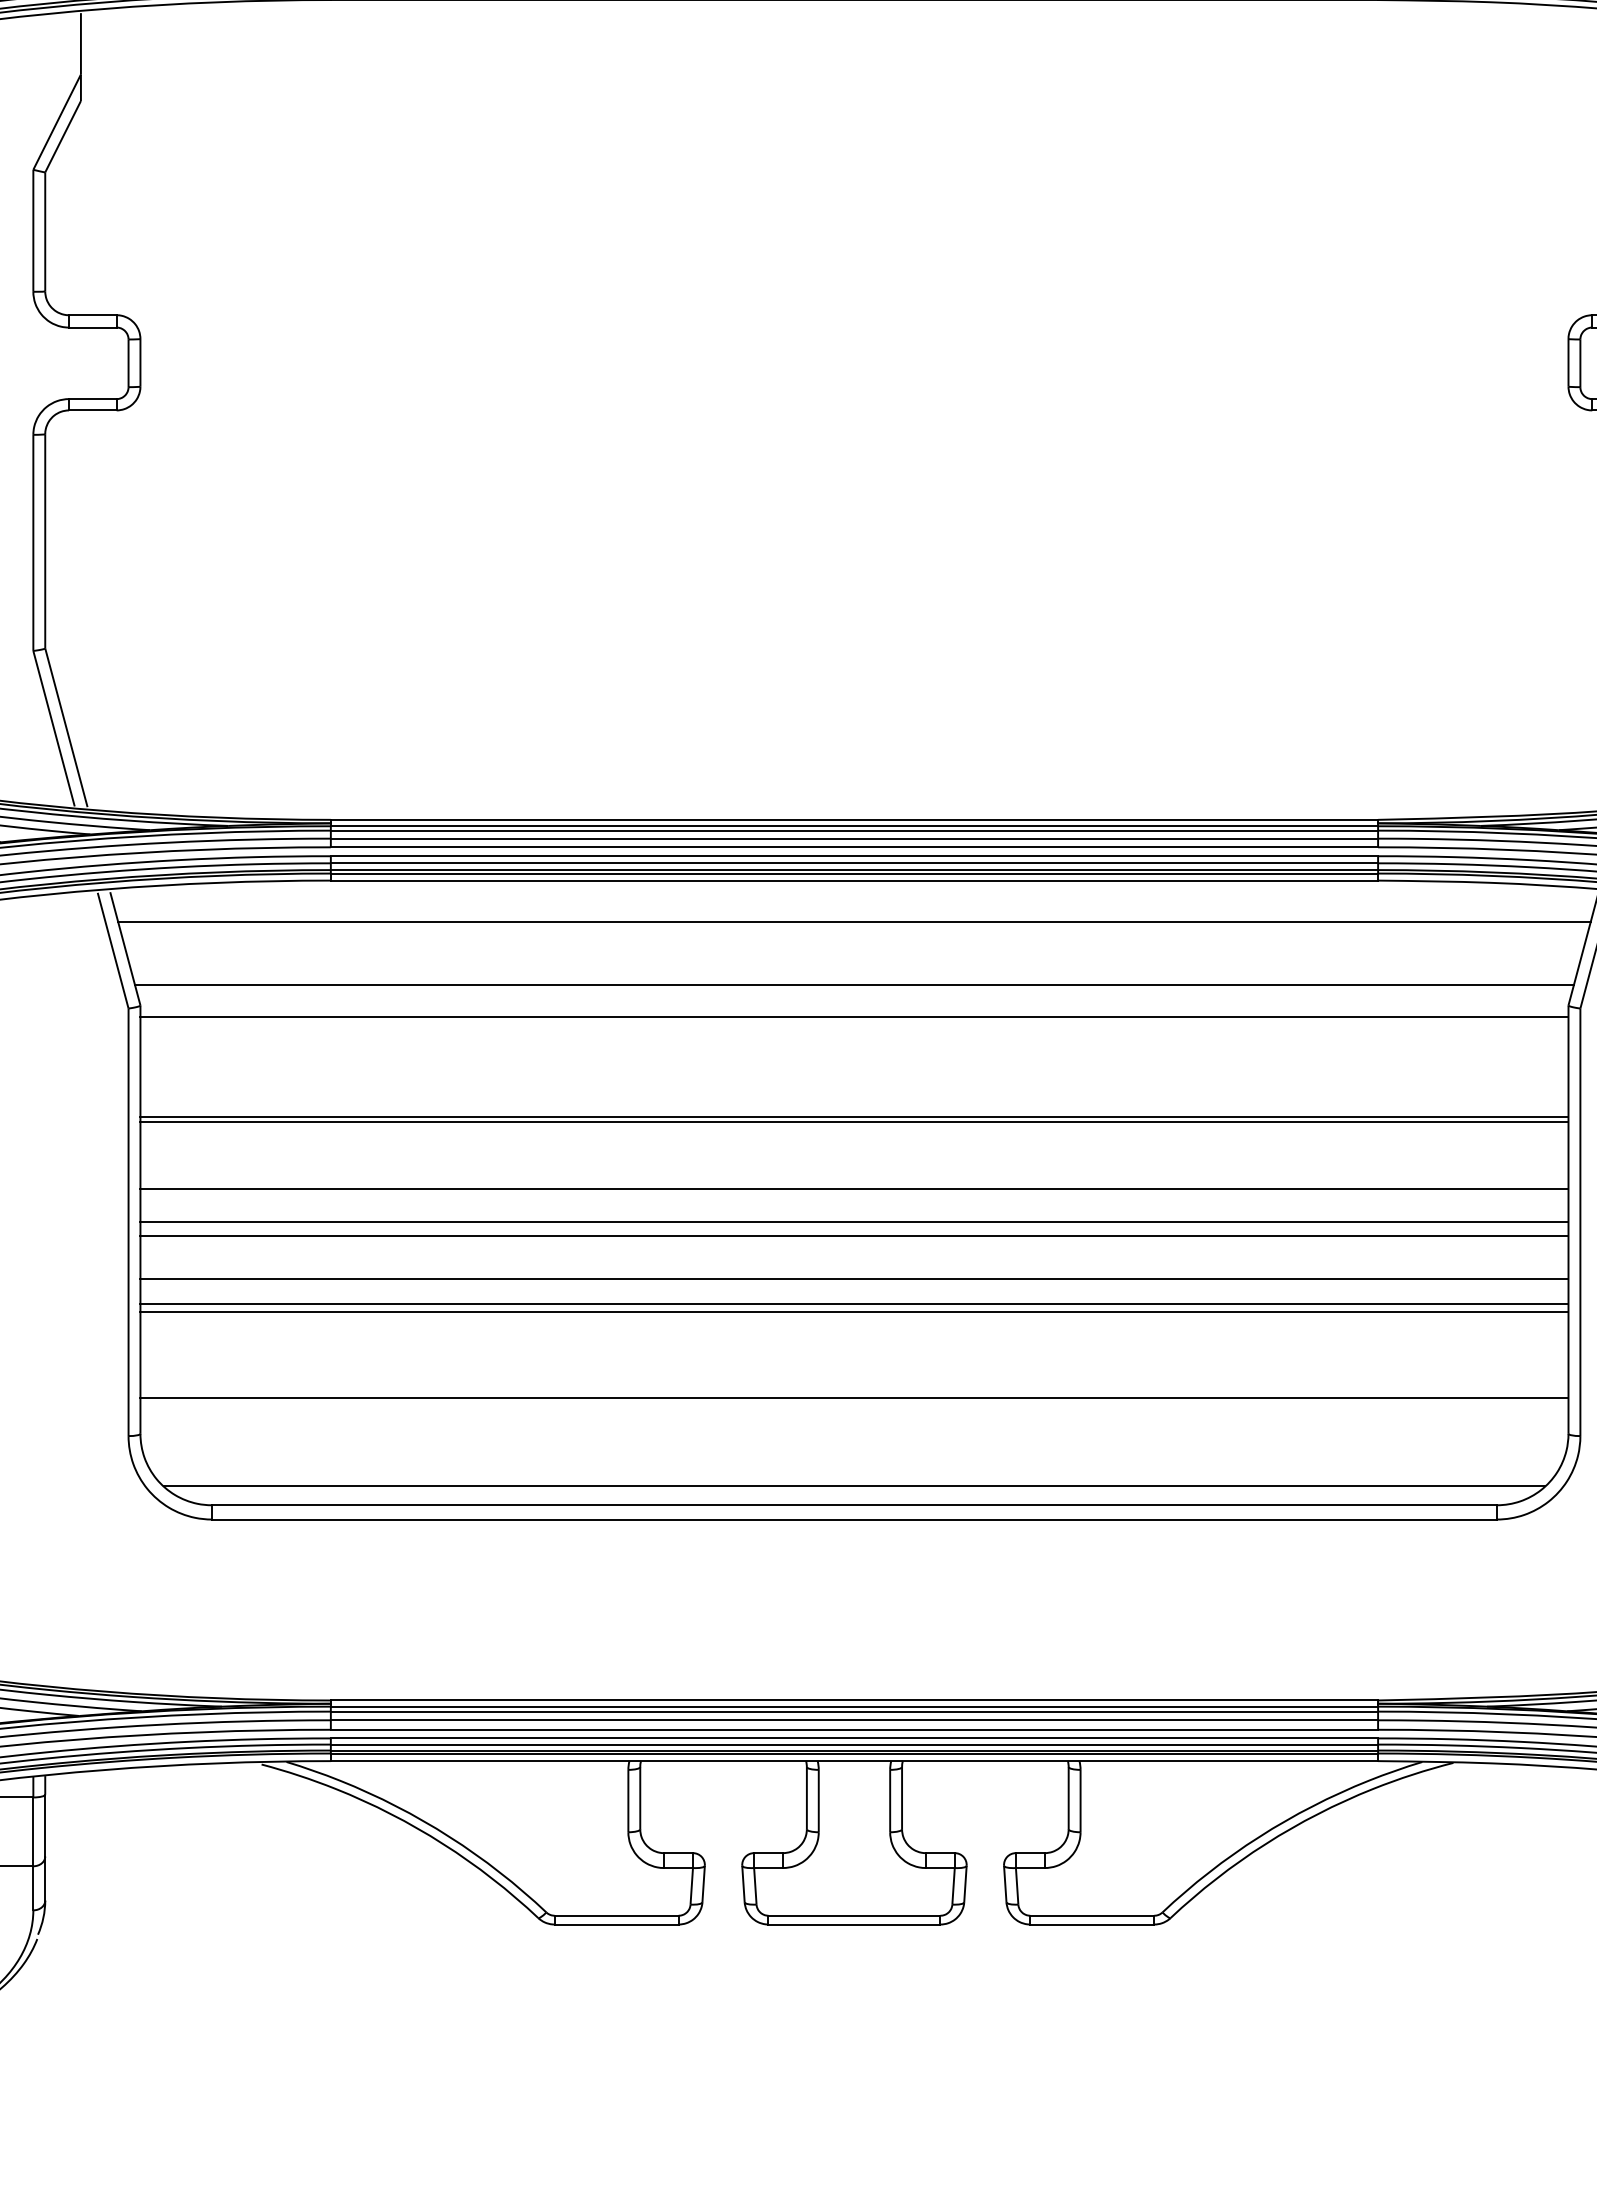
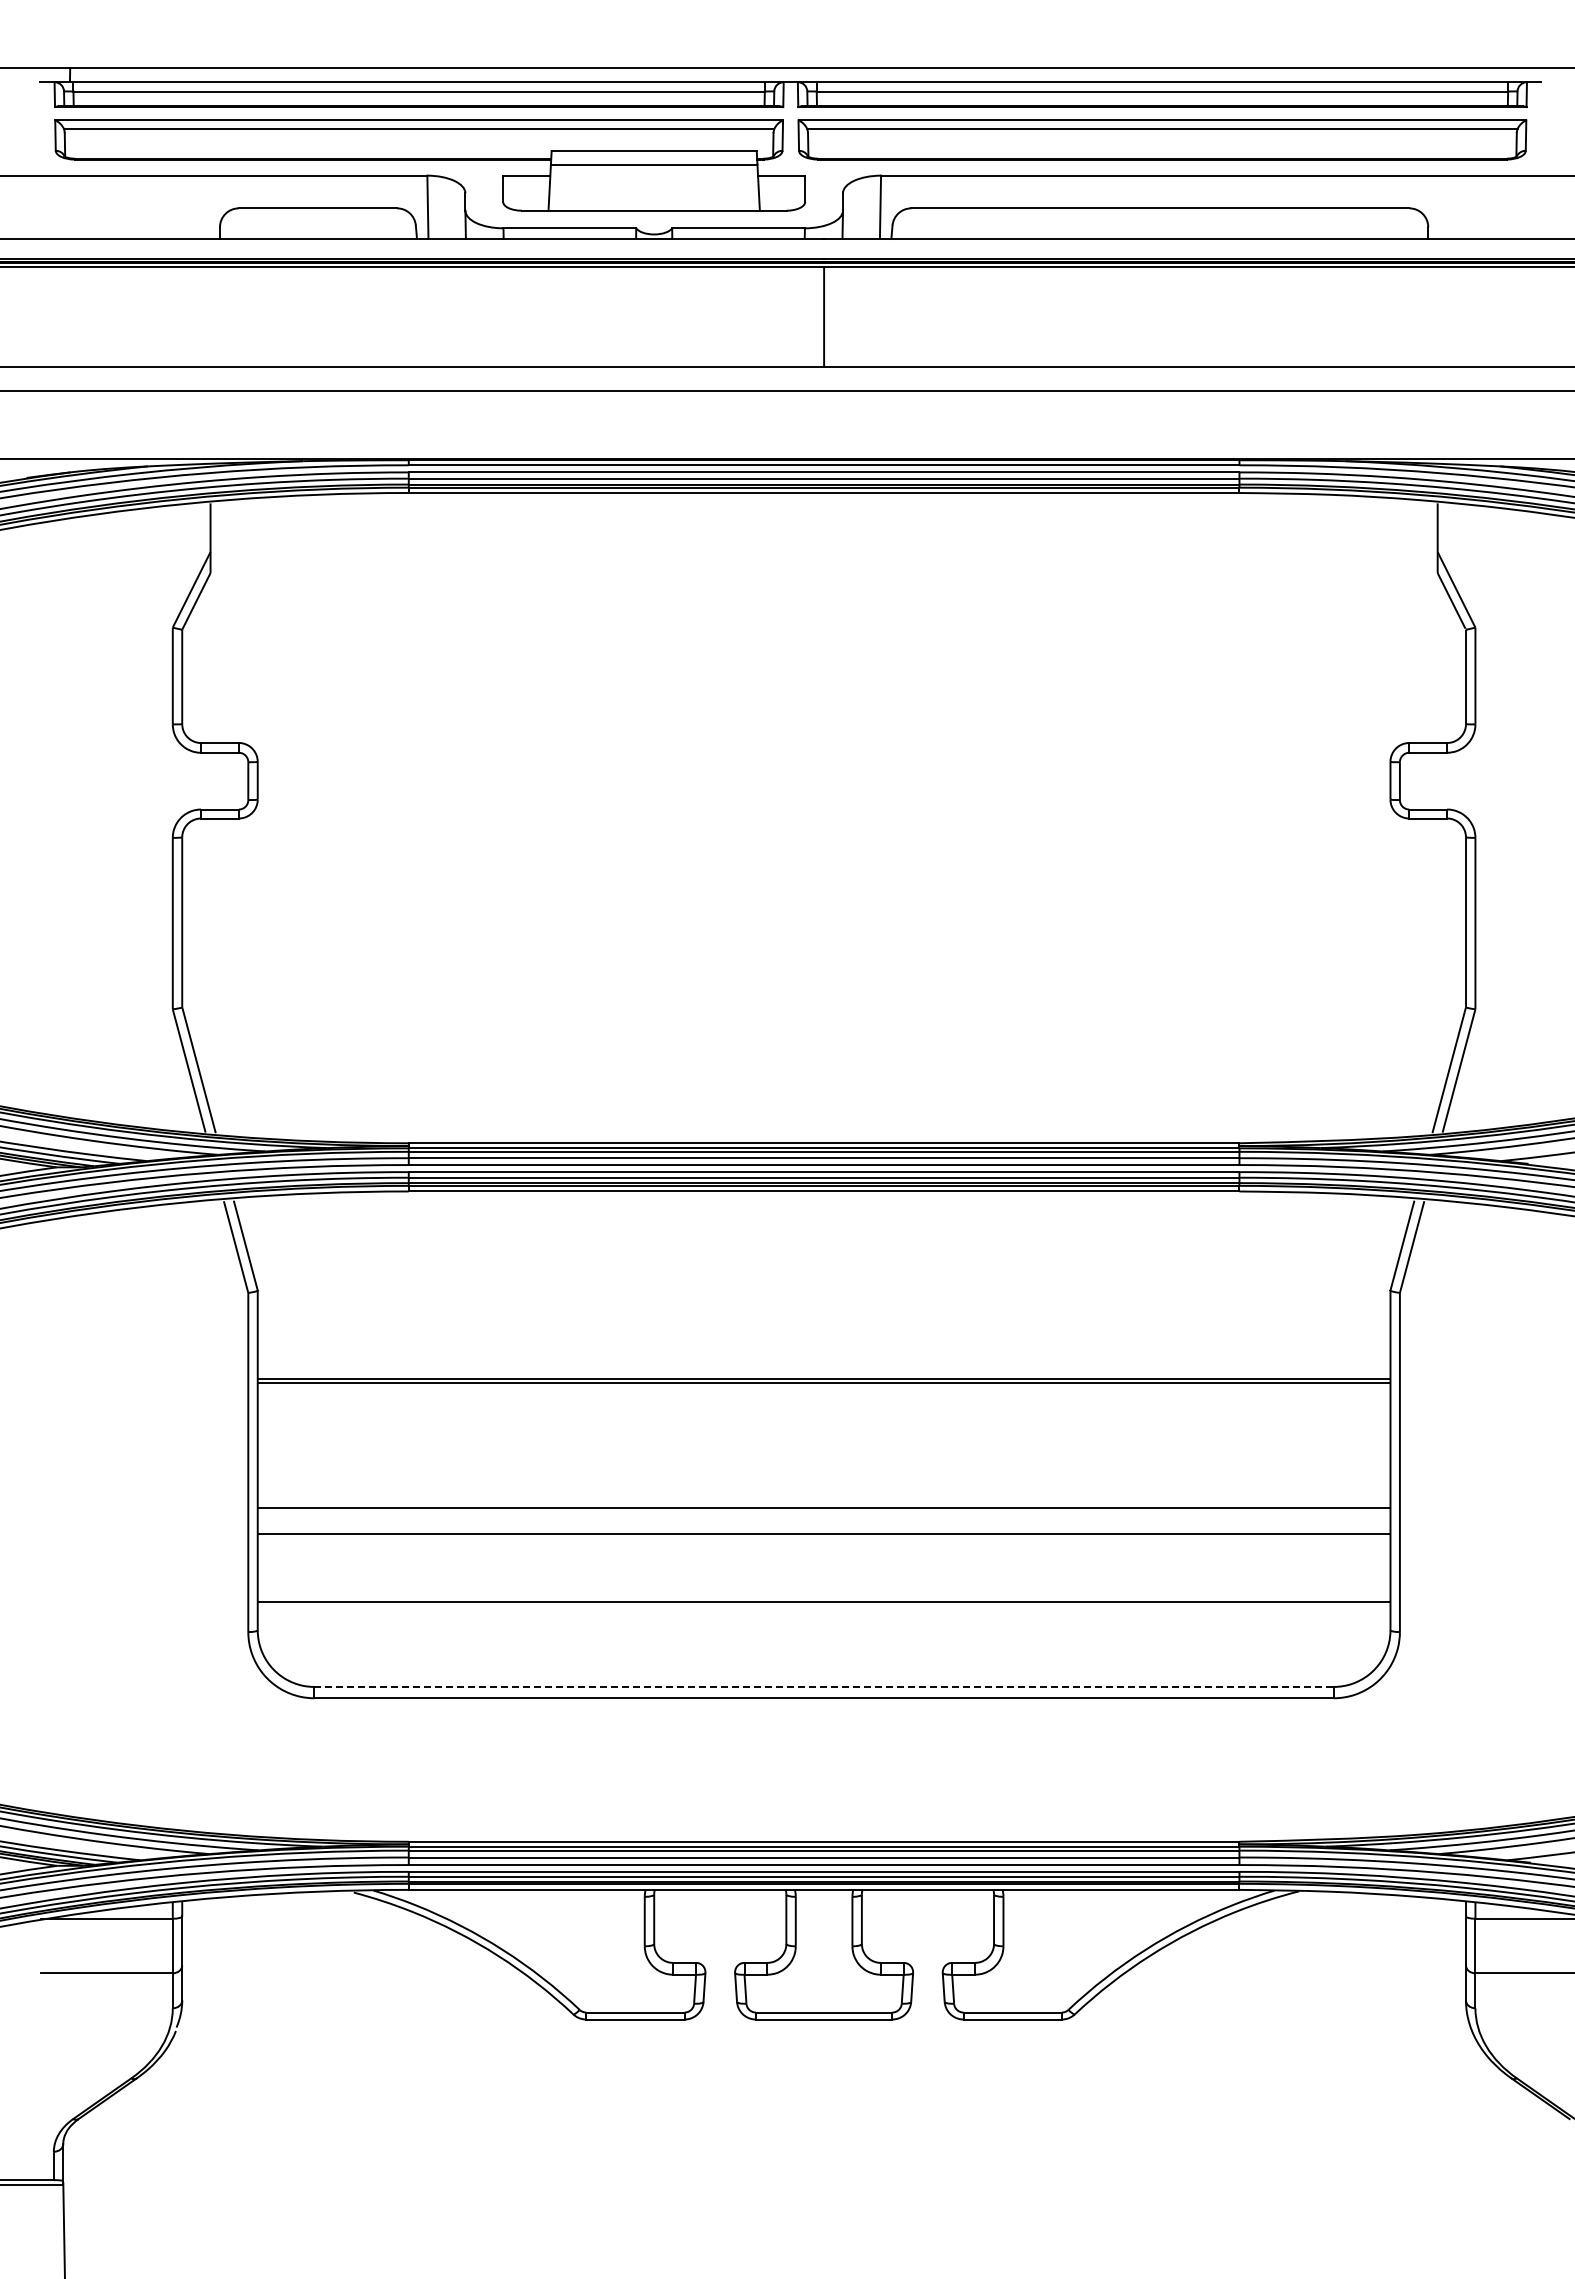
line: (853, 922) -> (823, 1224), removed
line: (853, 985) -> (823, 1274), removed
line: (853, 1018) -> (823, 1300), removed
line: (853, 1188) -> (823, 1435), removed
line: (853, 1222) -> (823, 1462), removed
line: (853, 1236) -> (823, 1473), removed
line: (853, 1304) -> (823, 1527), removed
line: (854, 1485) -> (824, 1671), removed
line: (854, 1504) -> (824, 1686), solid -> dashed

